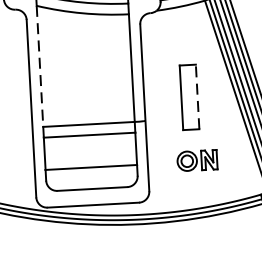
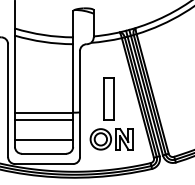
line: (39, 66) -> (14, 74), dashed -> solid
line: (196, 96) -> (113, 98), dashed -> solid
part: (197, 160) -> (111, 139), size x1.67

